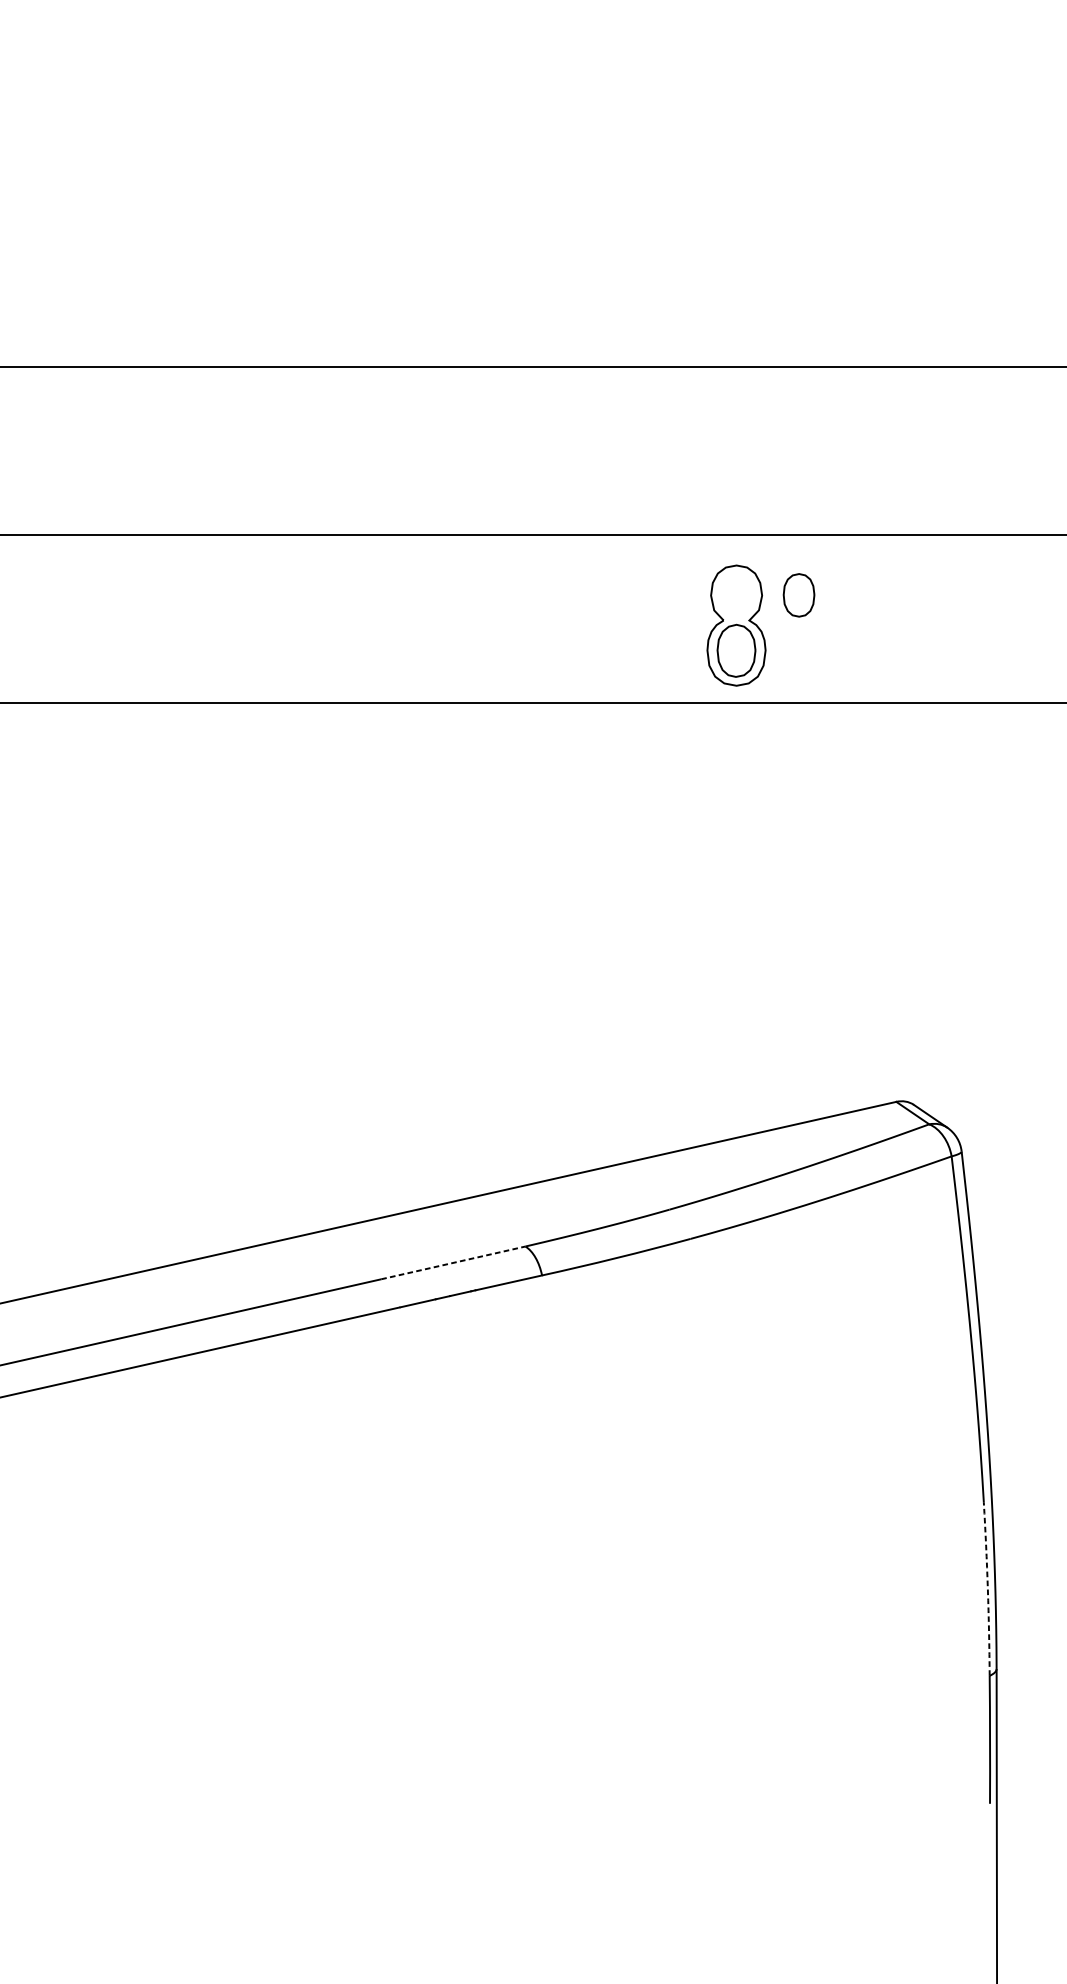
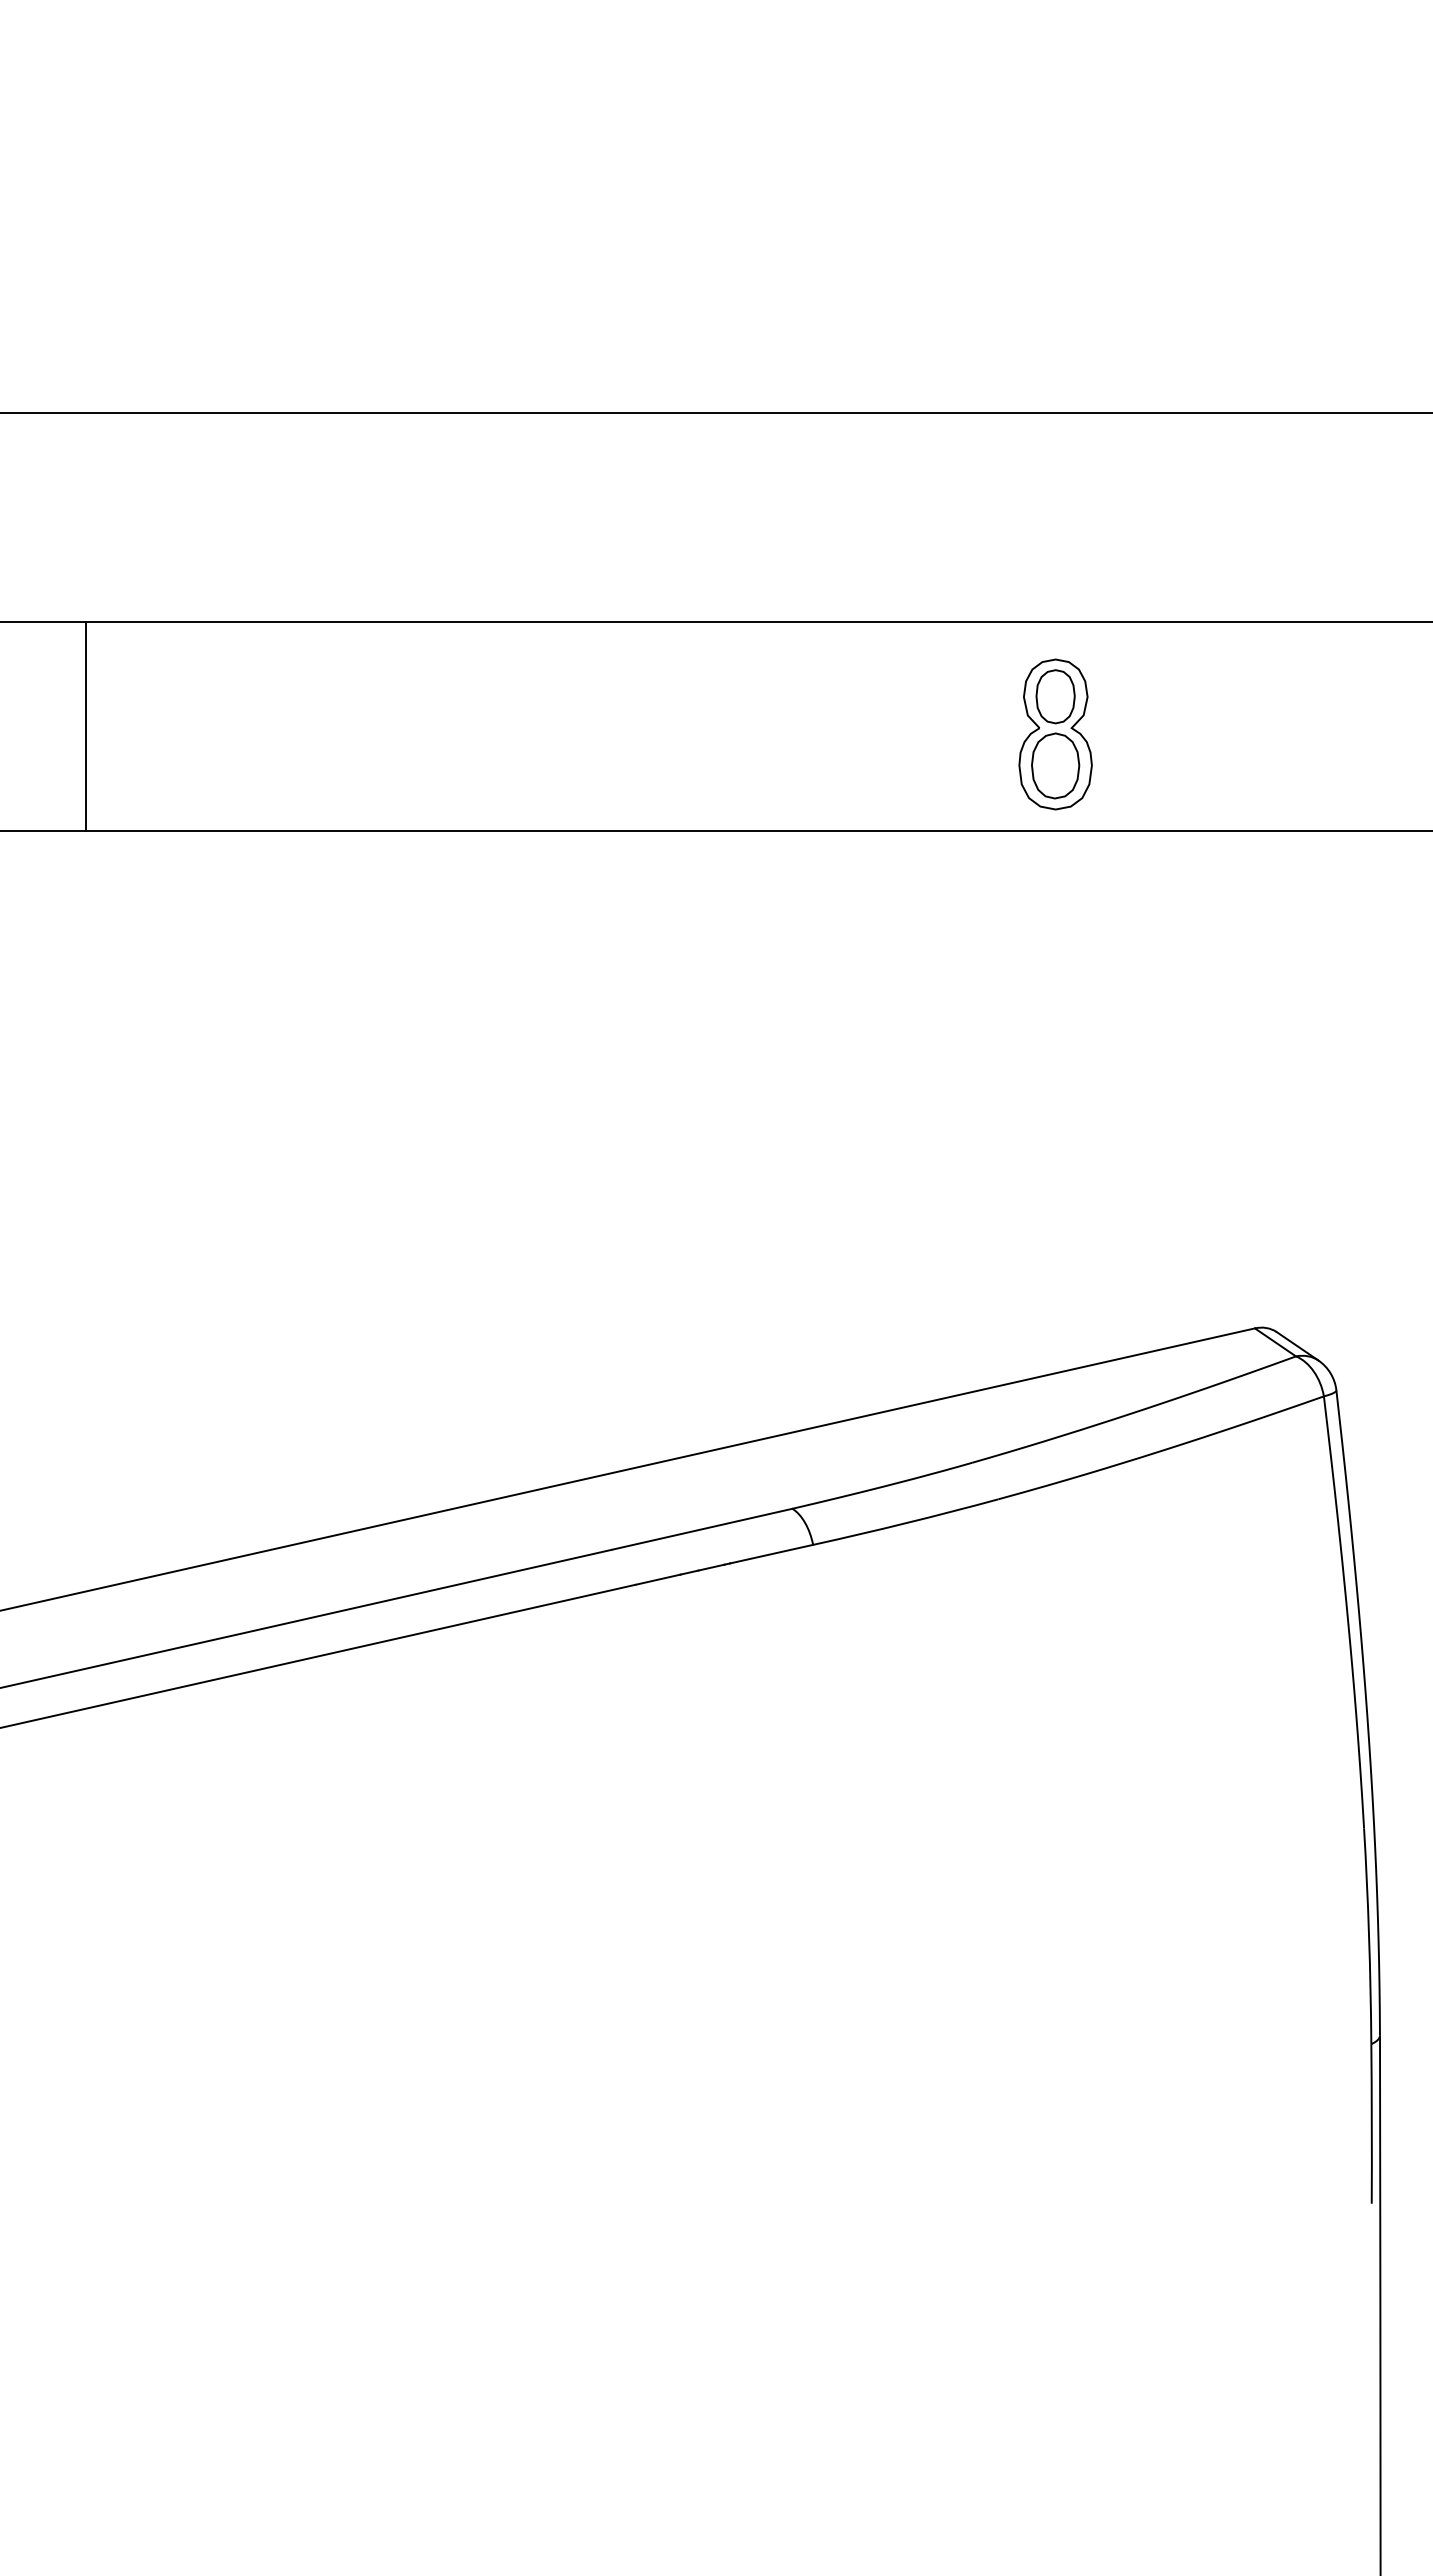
part: (798, 595) -> (1055, 696), moved
line: (453, 1263) -> (702, 1529), dashed -> solid
arc: (988, 1589) -> (1369, 1936), dashed -> solid

